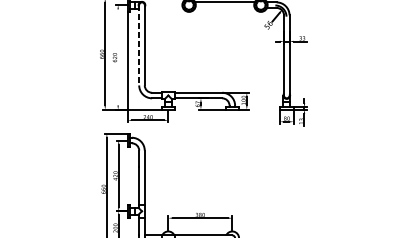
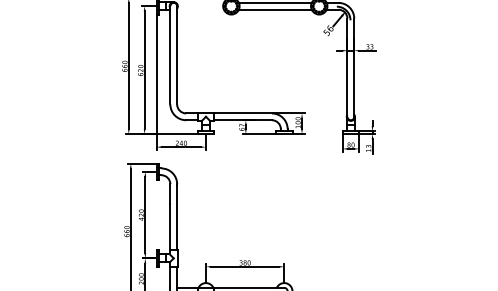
line: (224, 7) -> (274, 9), added
line: (139, 45) -> (170, 55), dashed -> solid
line: (118, 56) -> (144, 69), added

